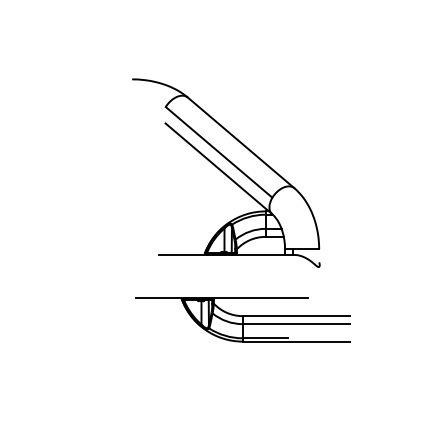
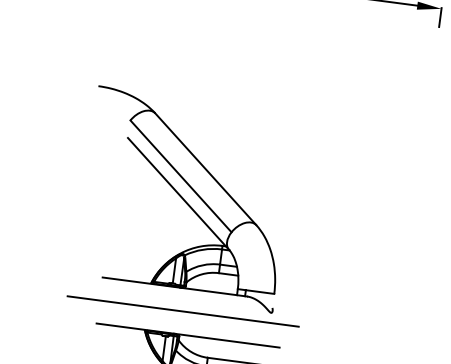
part: (226, 172) -> (186, 198), moved
line: (214, 276) -> (183, 311), added

